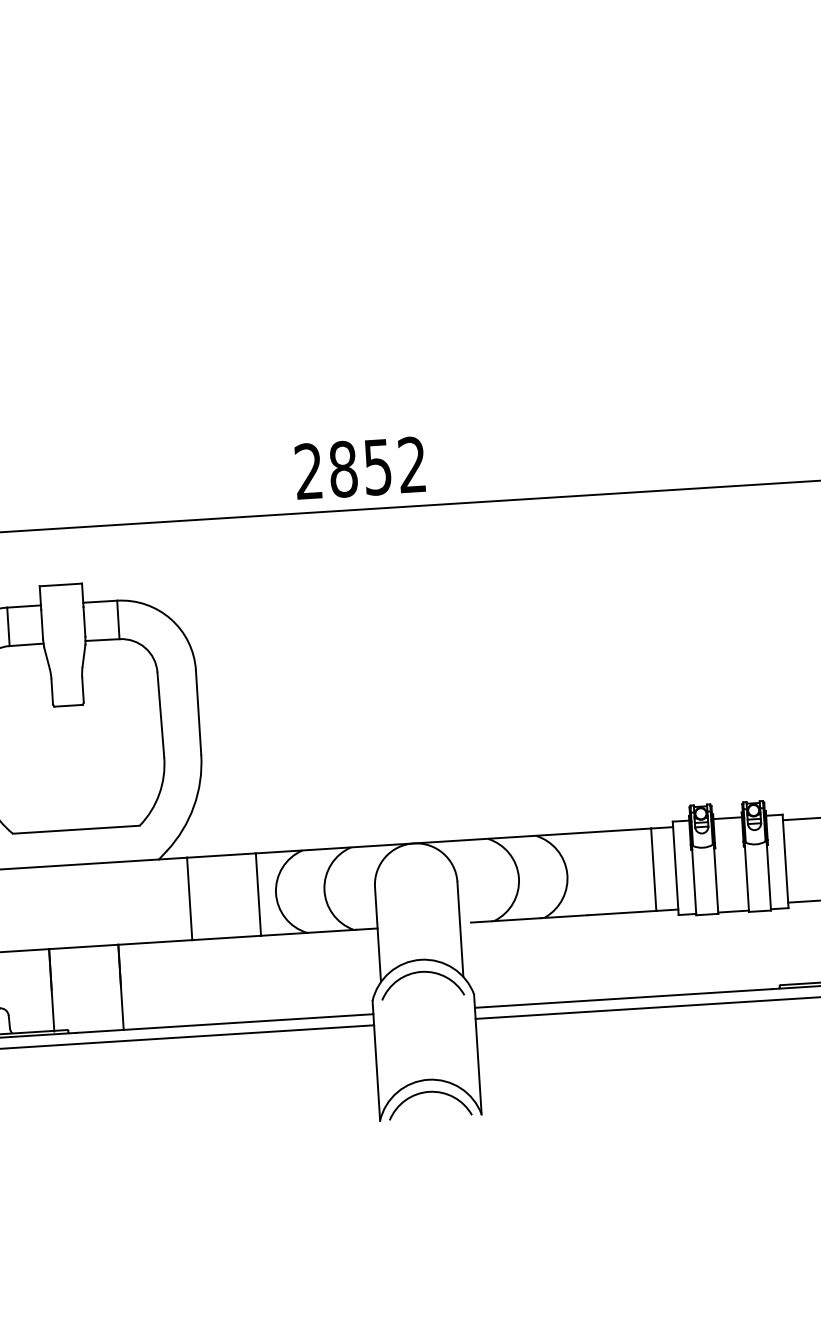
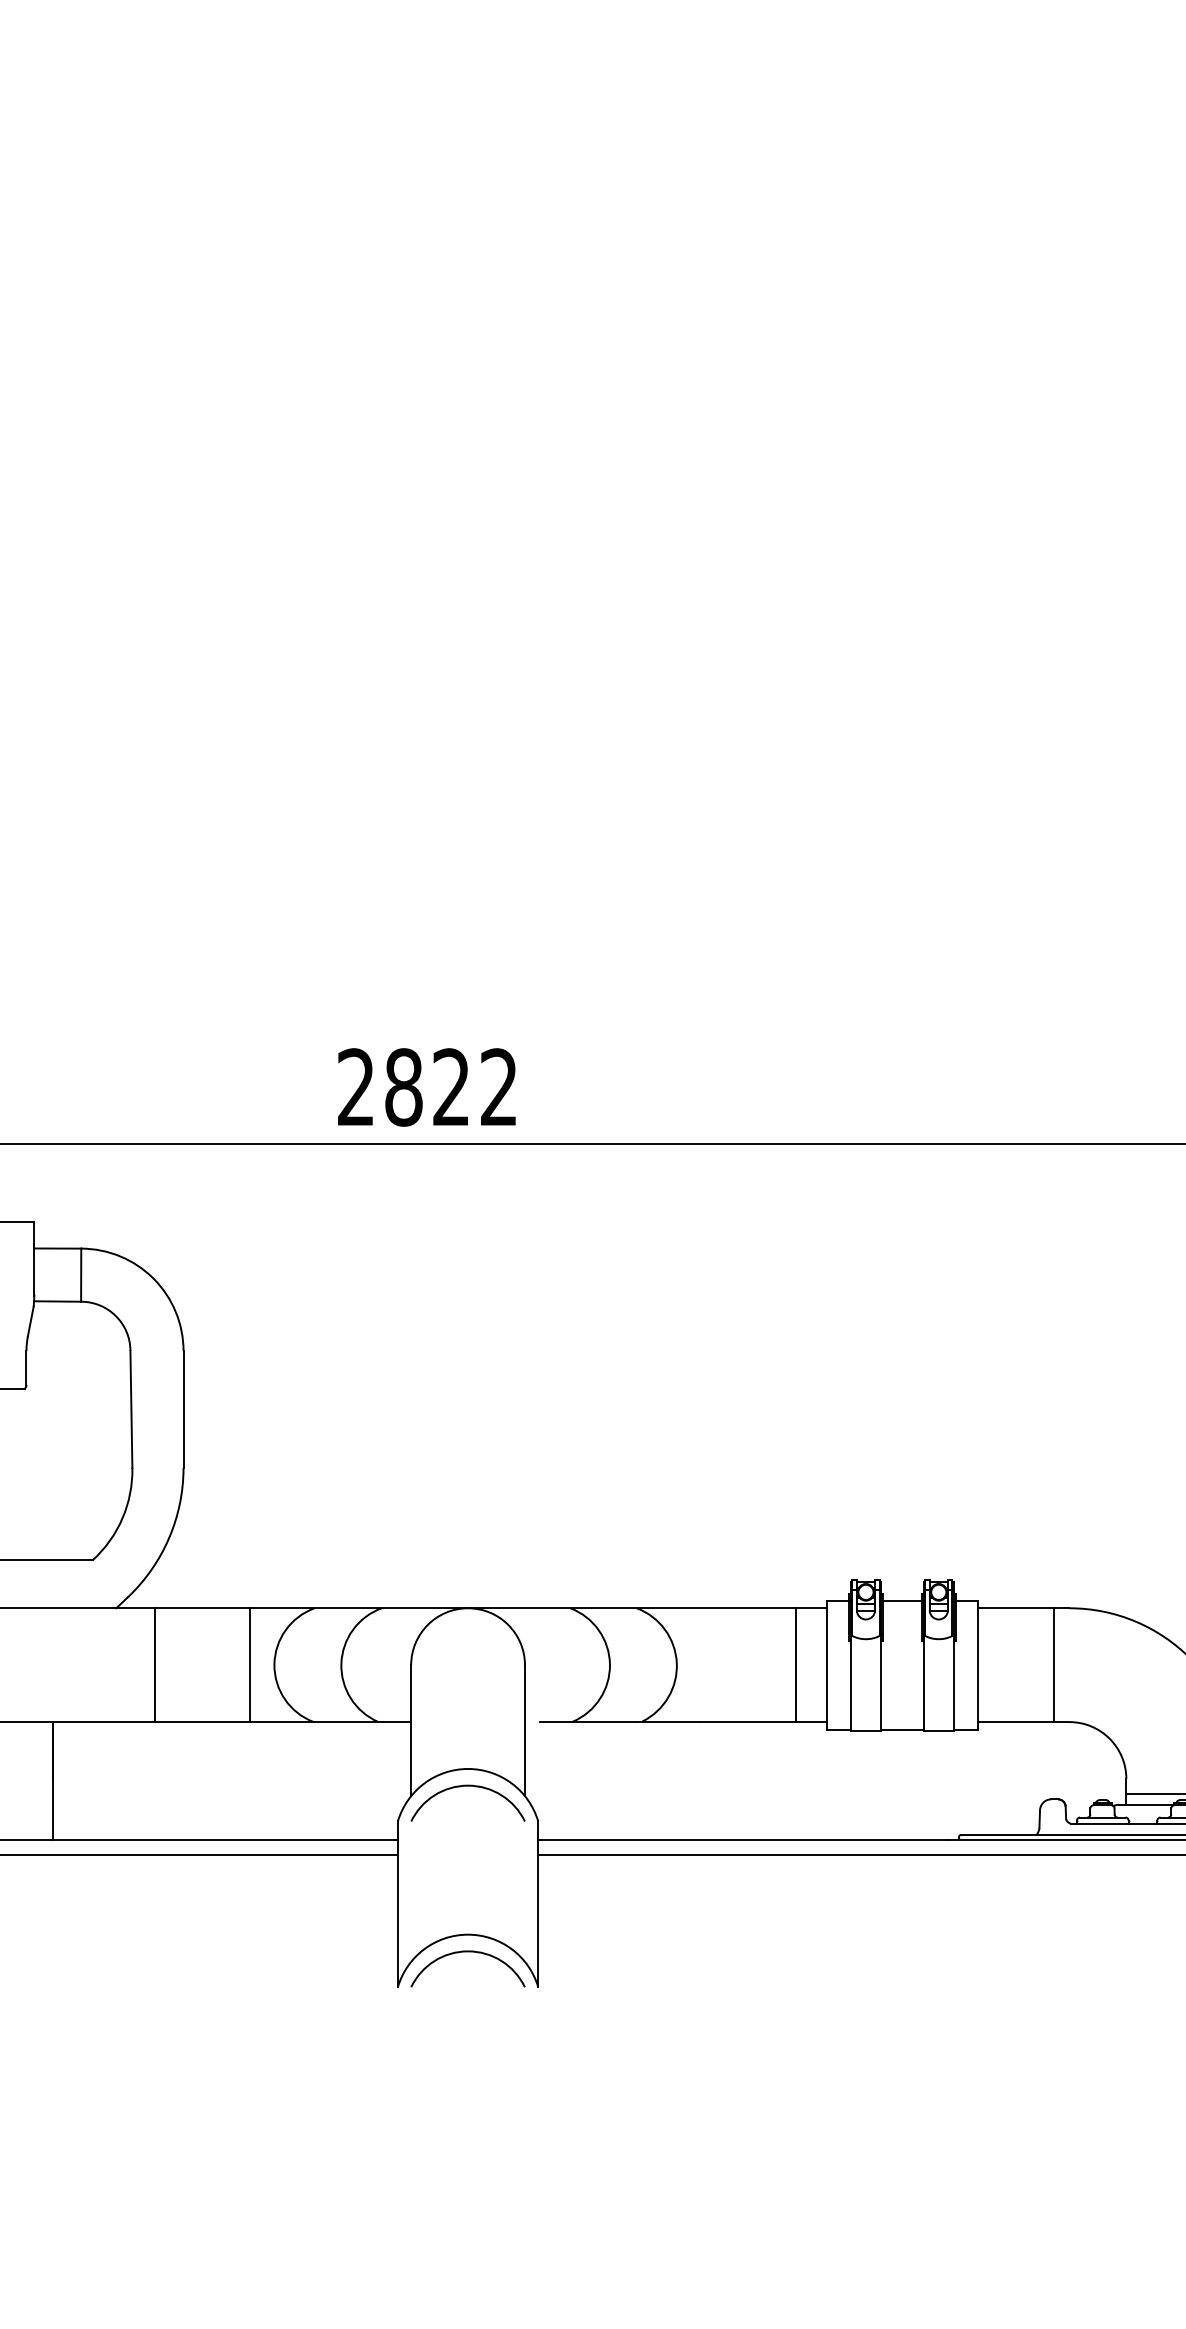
text: (377, 467) -> (450, 1087), 2852 -> 2822

